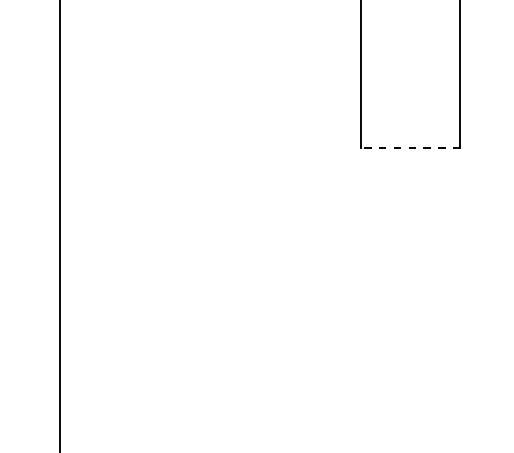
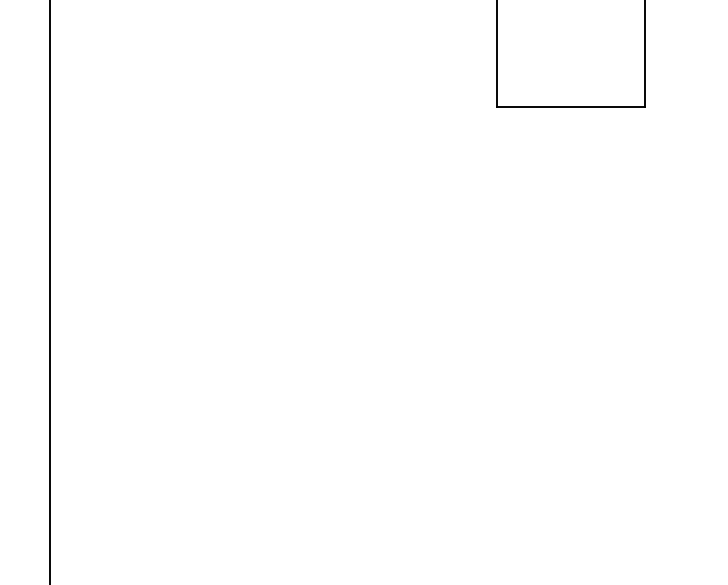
line: (410, 148) -> (570, 107), dashed -> solid

